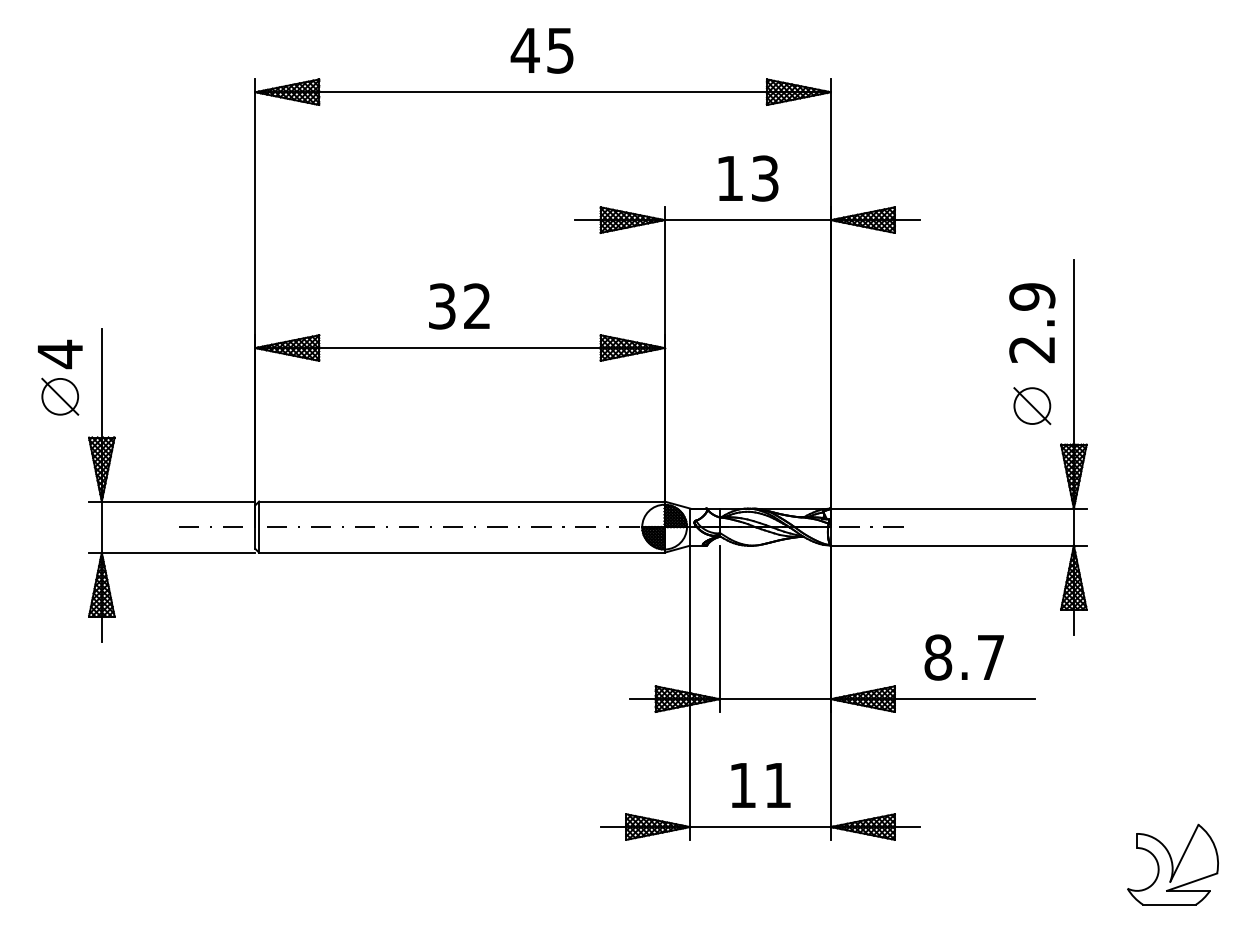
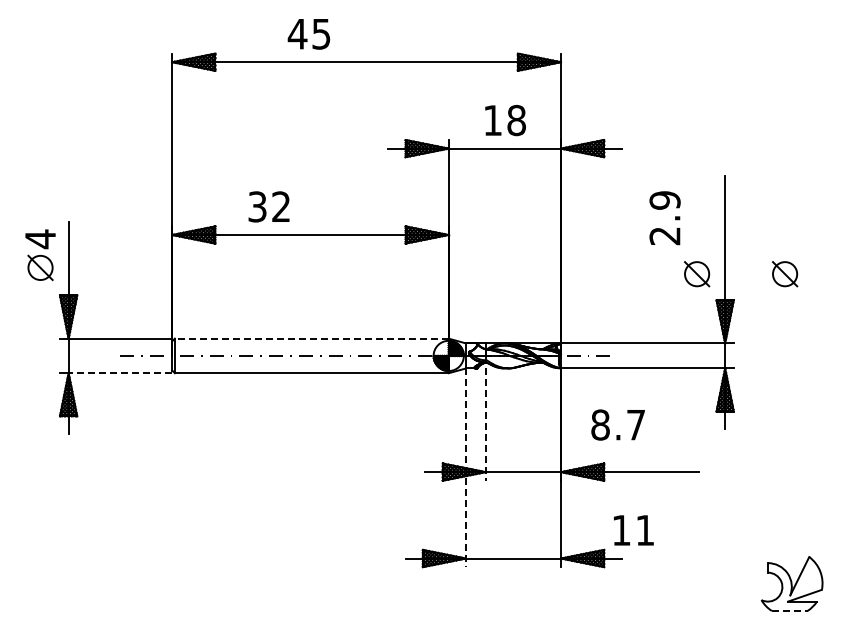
text: (541, 51) -> (308, 34), moved
text: (764, 178) -> (516, 120), 13 -> 18
text: (458, 305) -> (268, 206), moved
text: (1031, 323) -> (664, 218), moved
part: (1163, 406) -> (785, 274), added
line: (461, 501) -> (311, 338), solid -> dashed
line: (178, 553) -> (120, 373), solid -> dashed
line: (719, 630) -> (485, 425), solid -> dashed
text: (963, 656) -> (617, 424), moved
line: (690, 693) -> (466, 468), solid -> dashed
text: (760, 785) -> (633, 530), moved
line: (1169, 904) -> (789, 610), solid -> dashed

